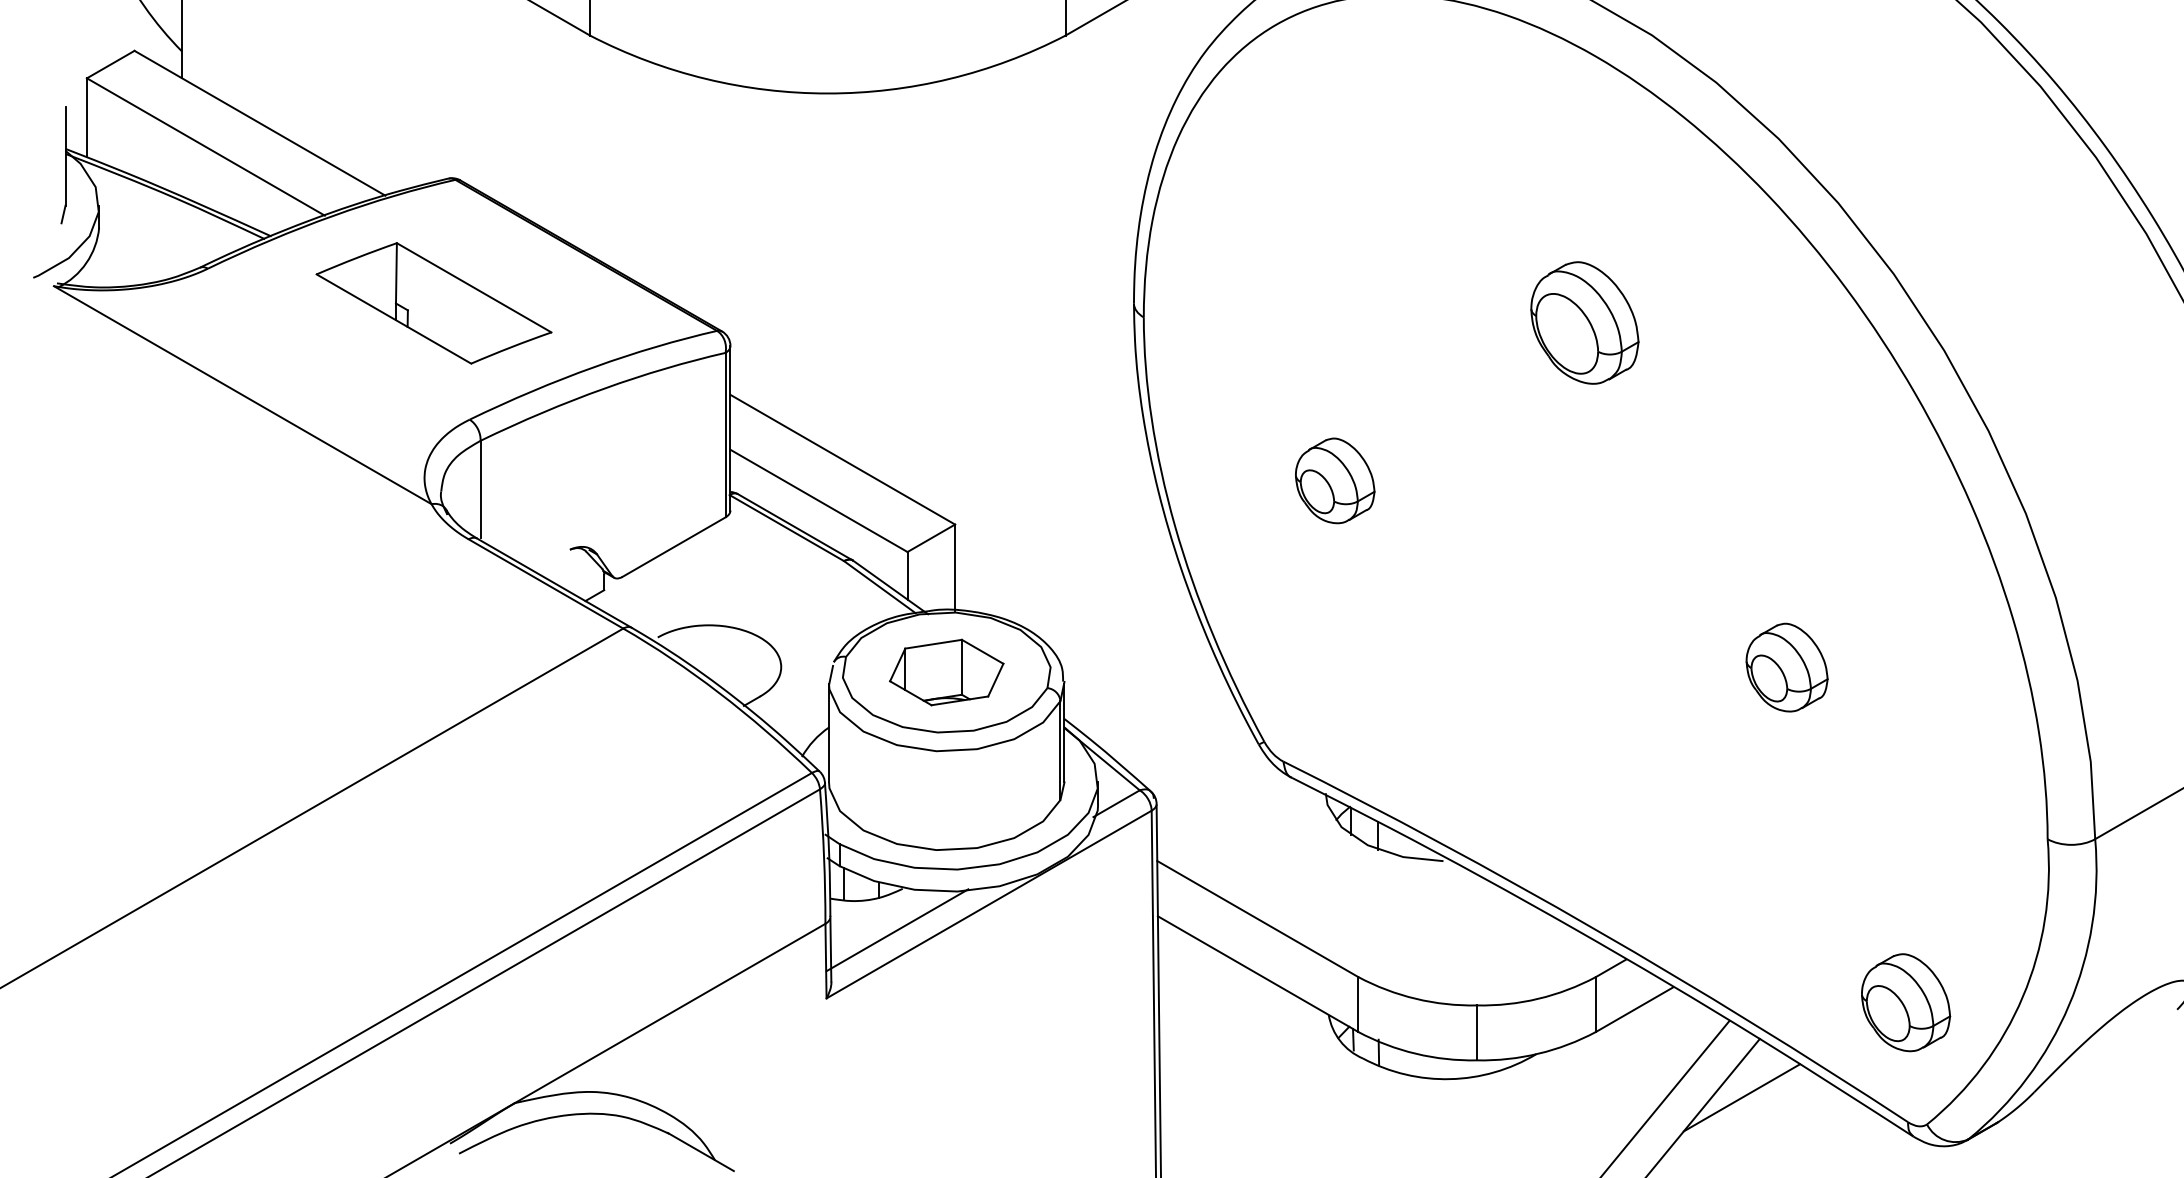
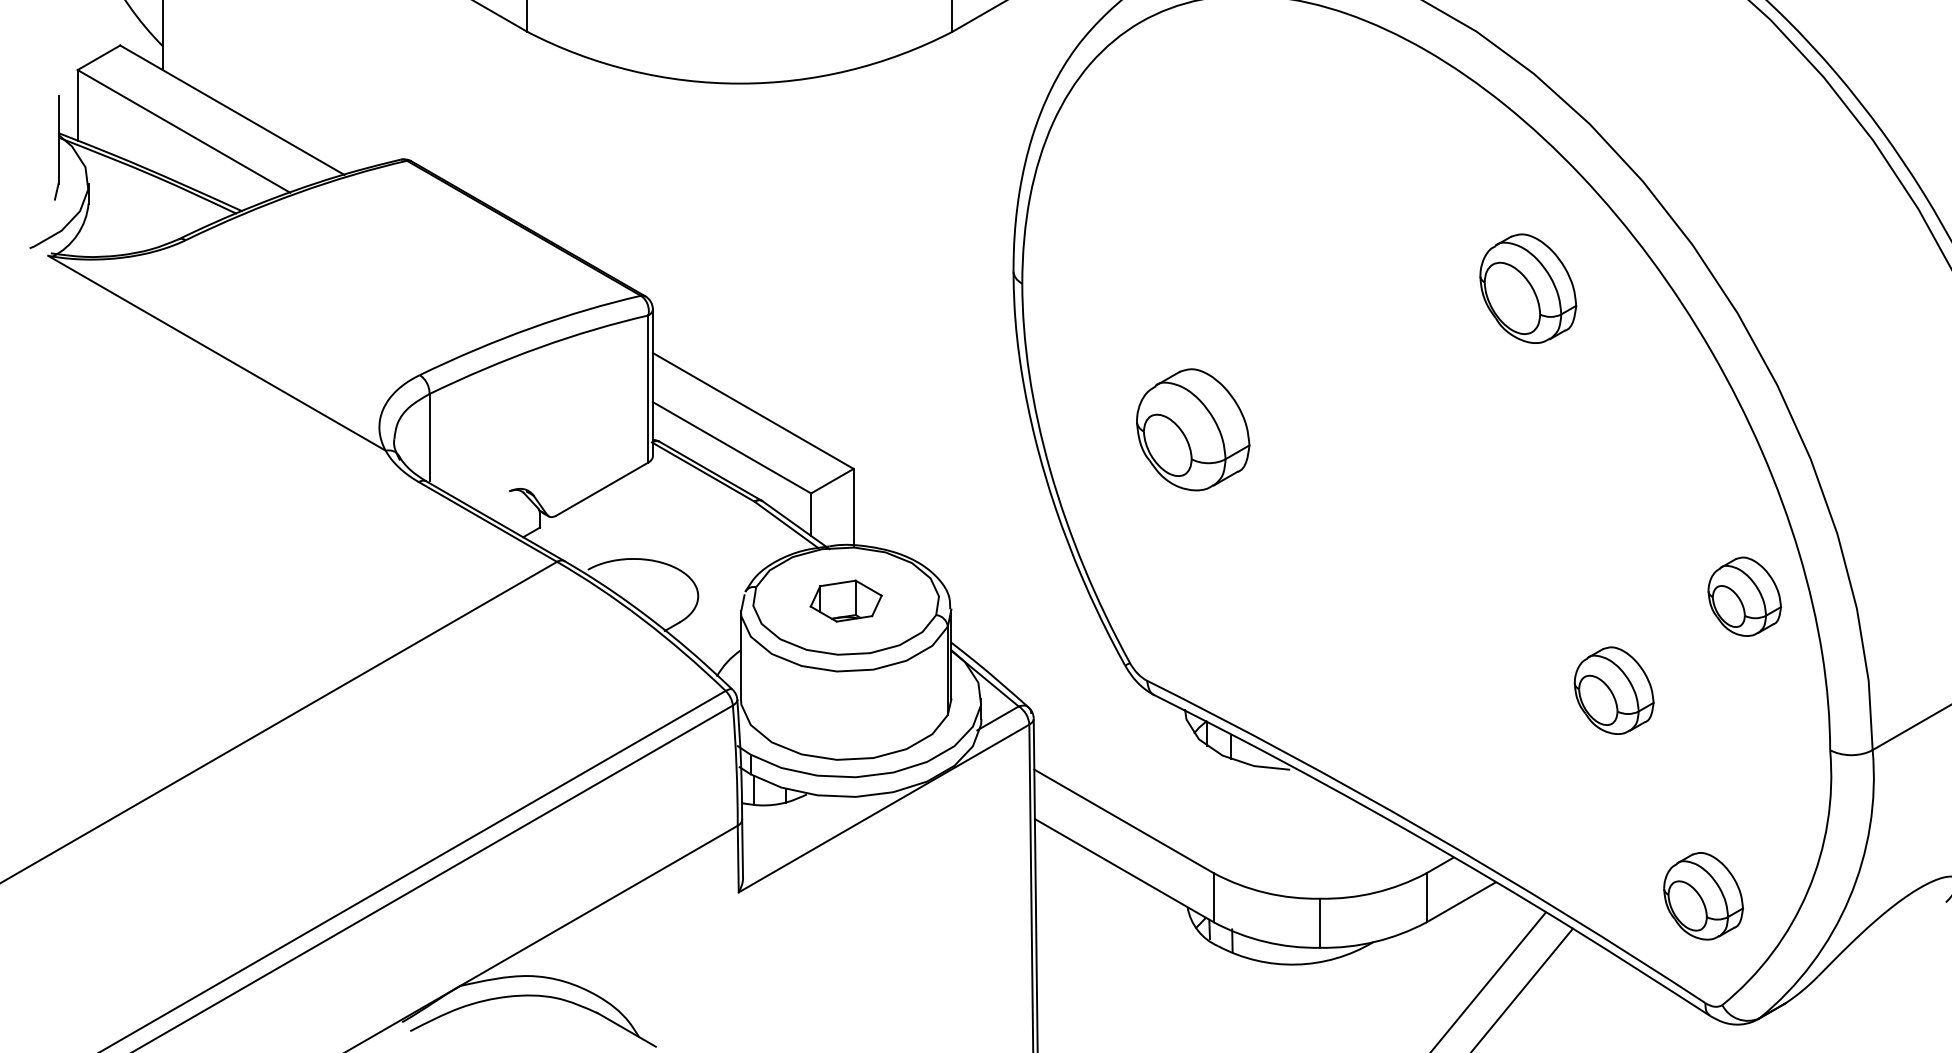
part: (433, 303) -> (387, 271), removed
part: (1584, 322) -> (1527, 288), moved
part: (1335, 480) -> (1193, 429), size x1.6
part: (1786, 667) -> (1744, 596), moved
part: (946, 672) -> (845, 601), size x0.7
part: (1806, 772) -> (1614, 690), added
line: (897, 930) -> (802, 831), removed
line: (1741, 1097) -> (1556, 980), removed

